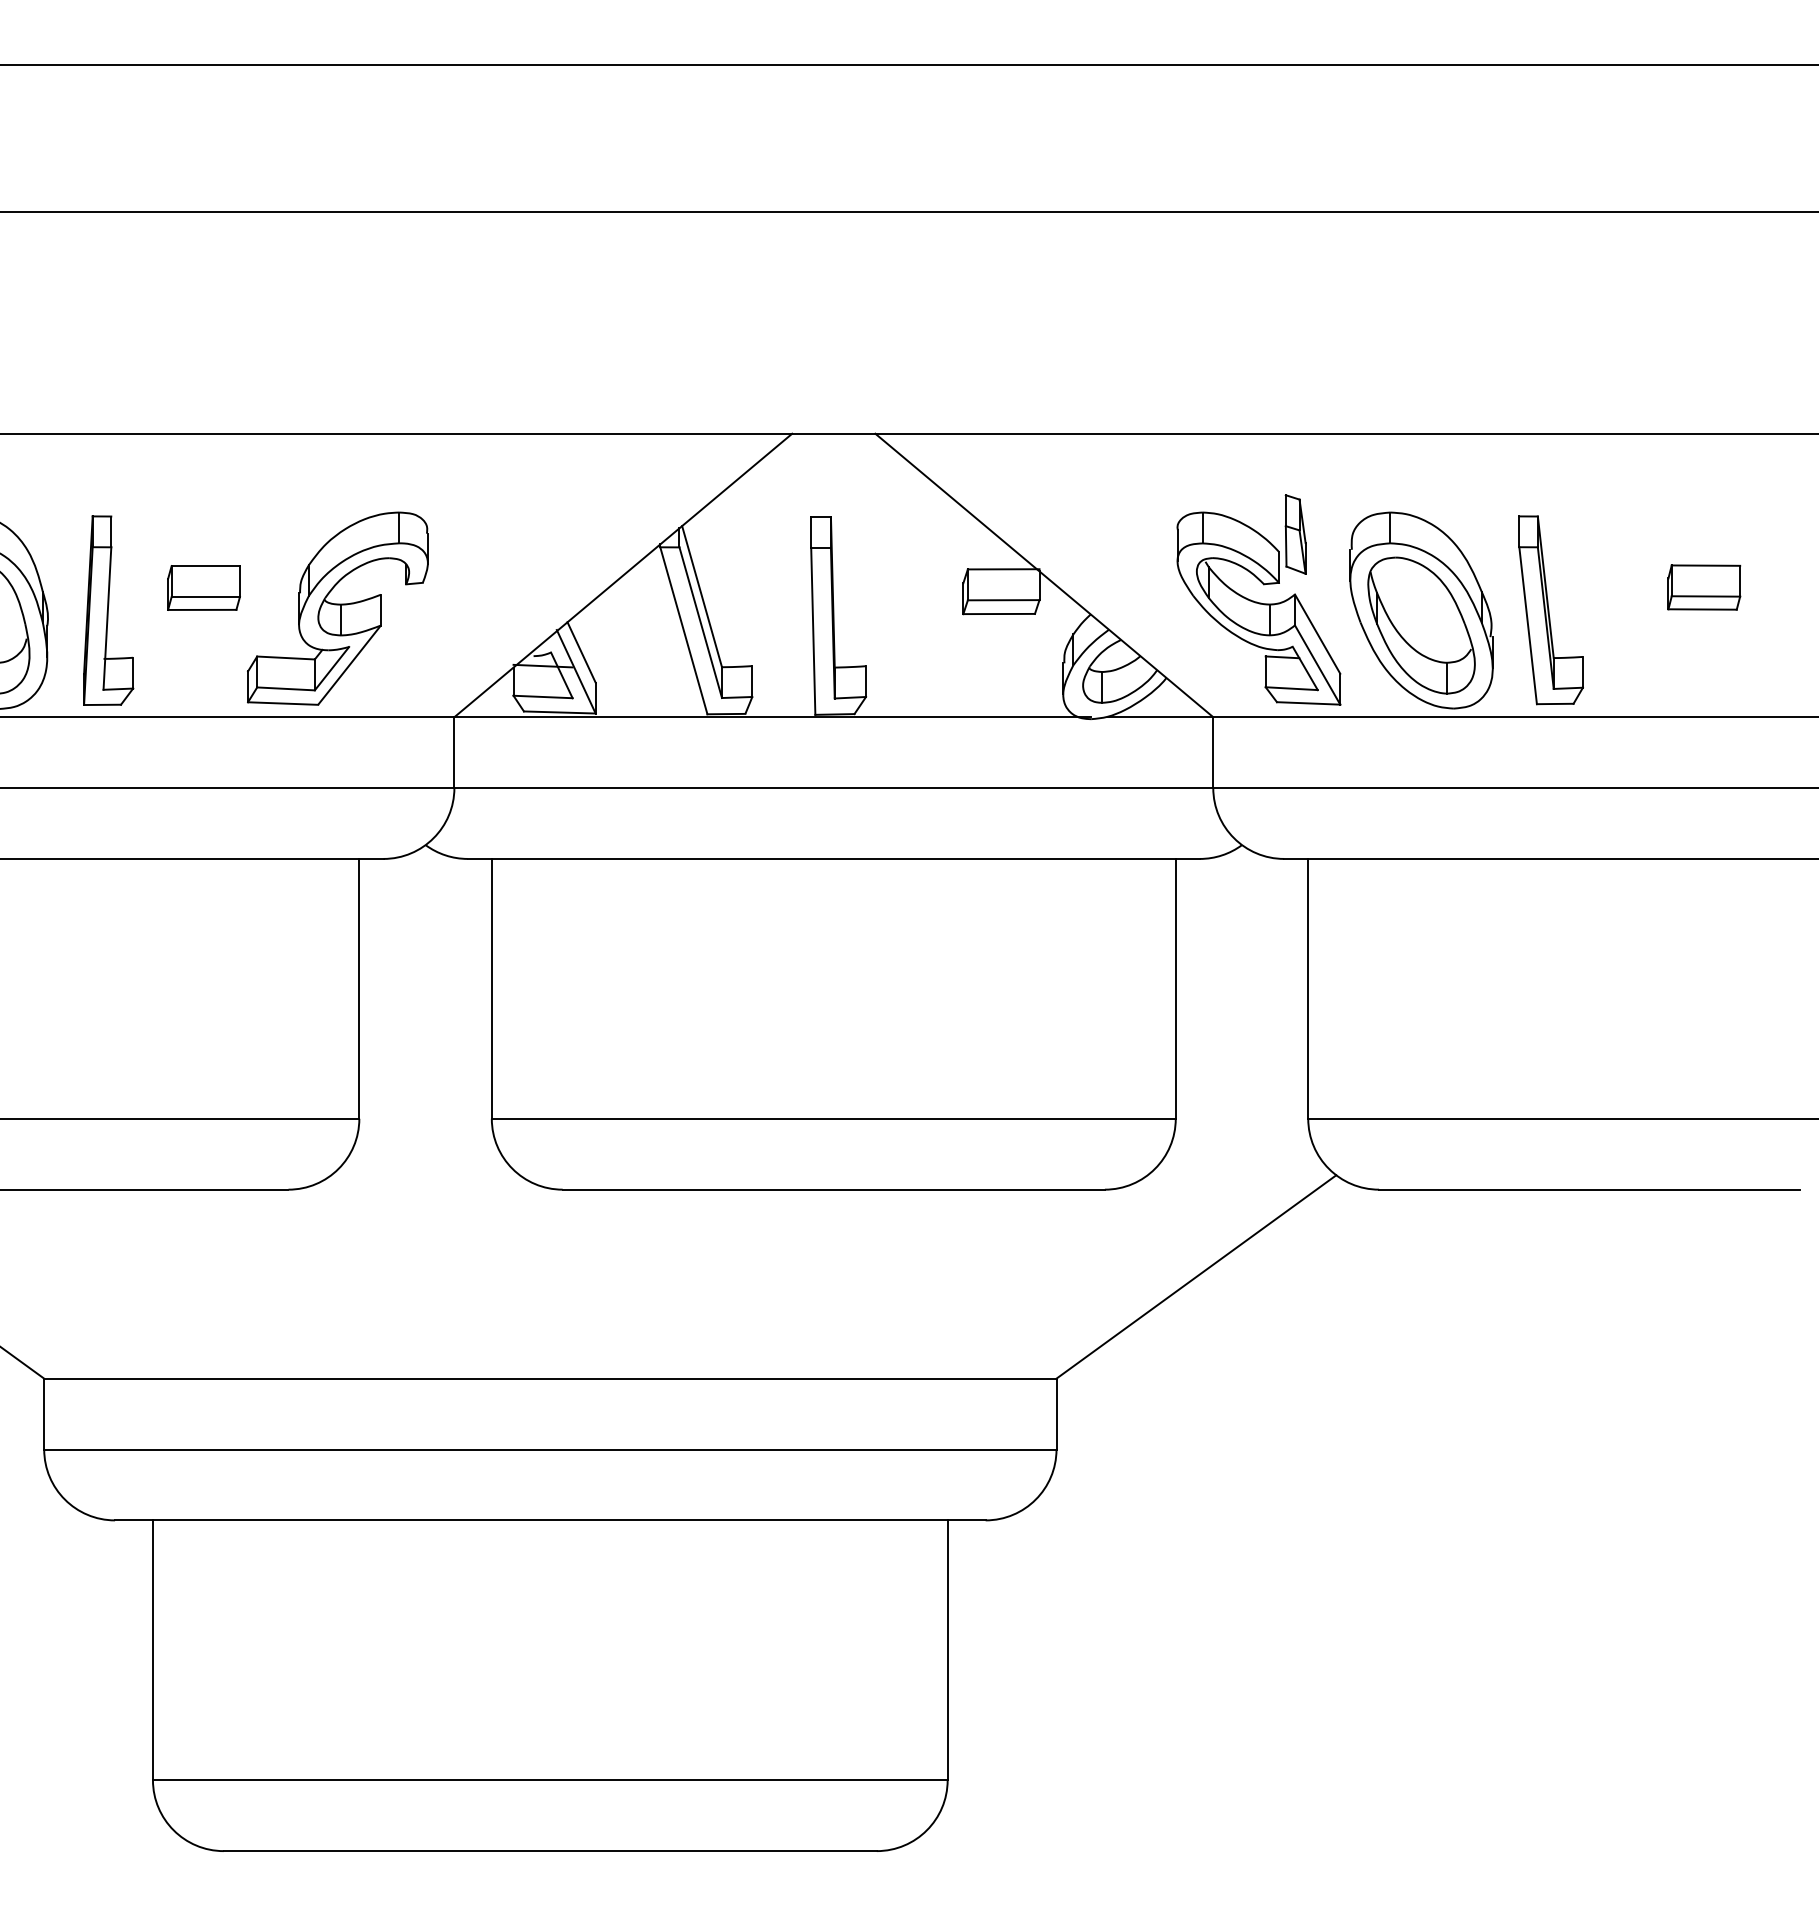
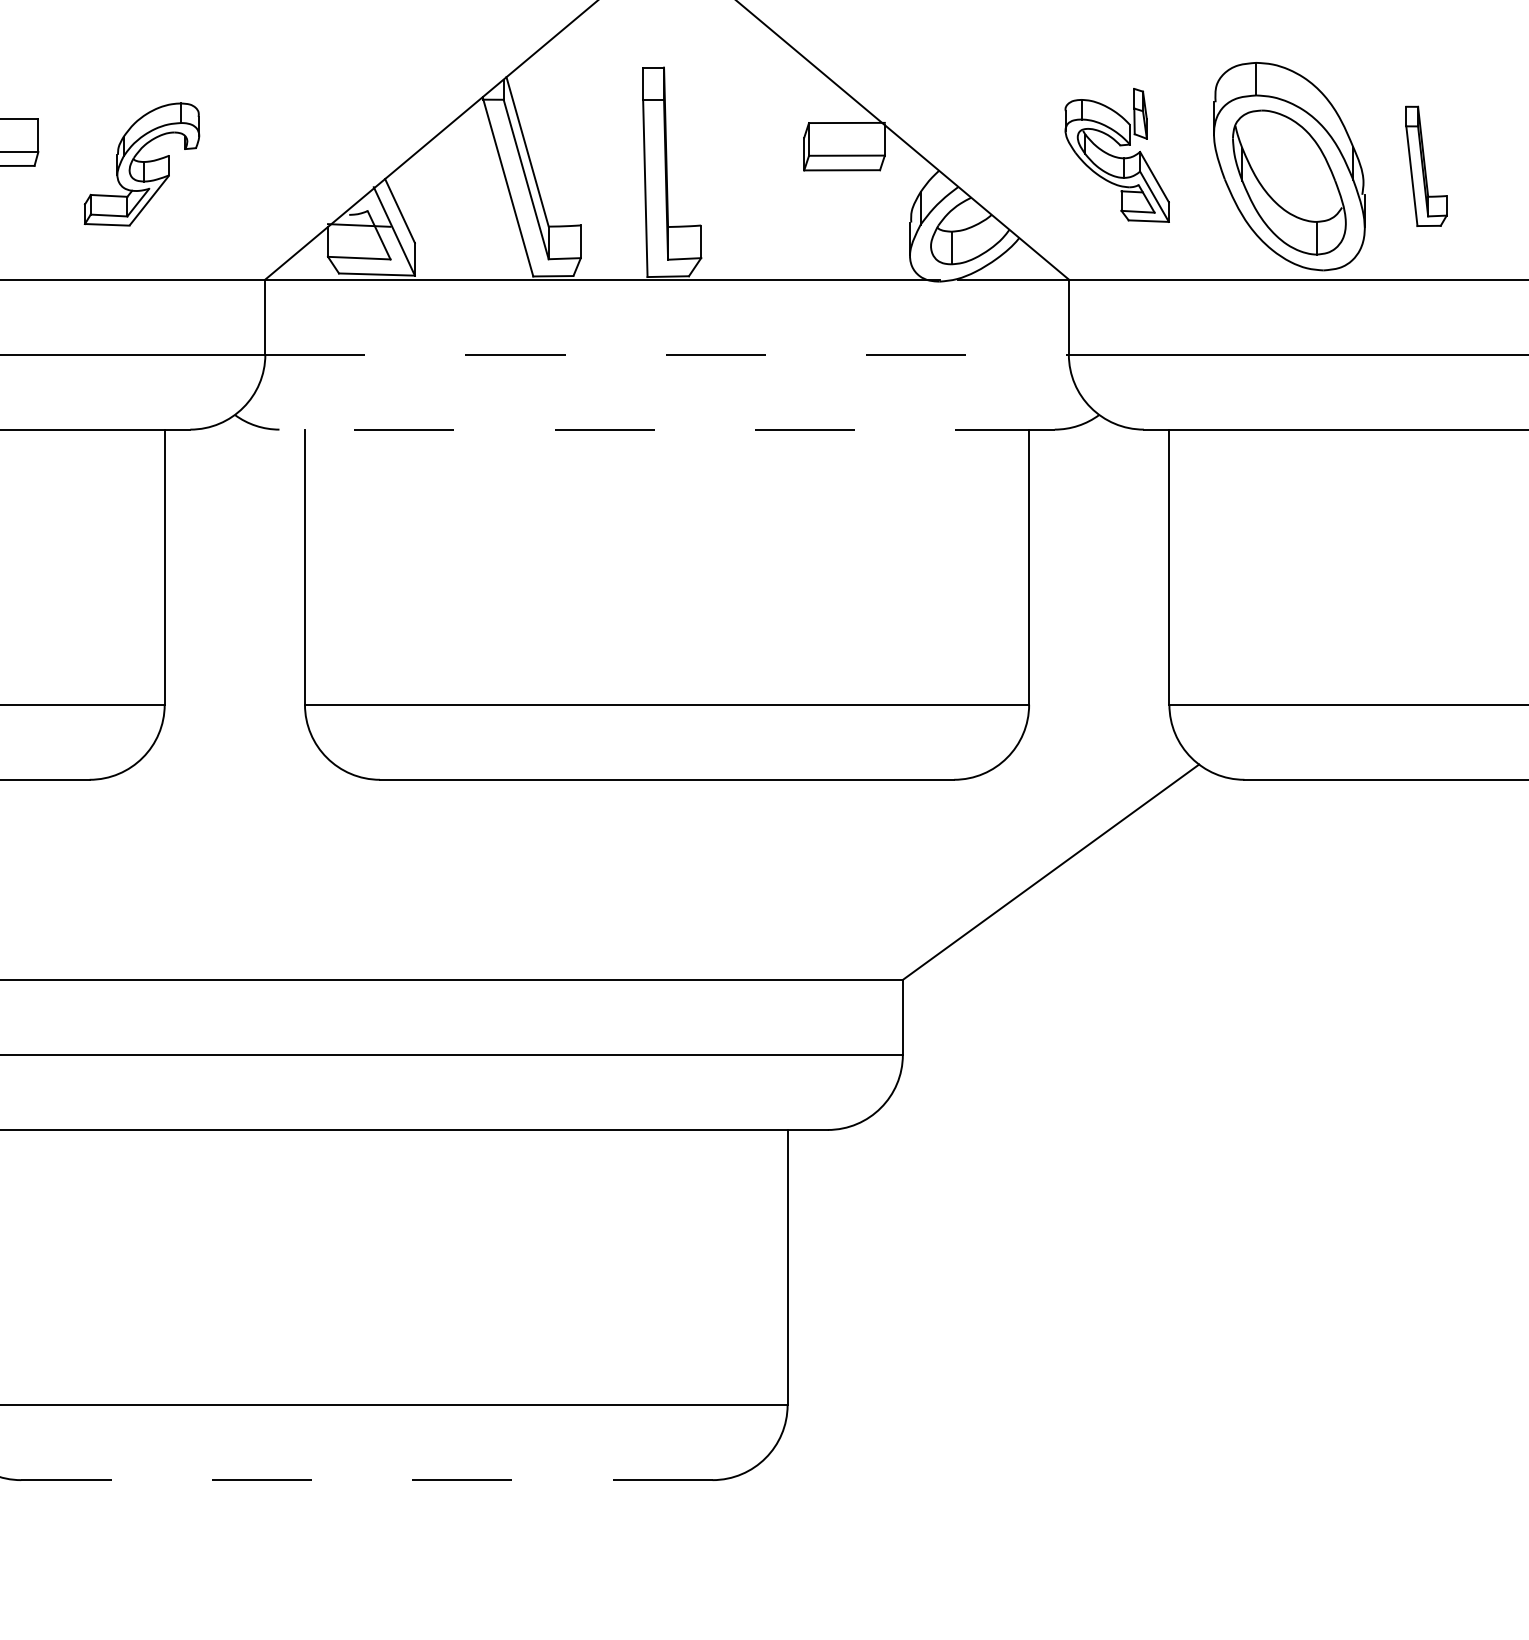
part: (1258, 599) -> (1116, 154), size x0.6
part: (337, 608) -> (141, 164), size x0.6
part: (1550, 610) -> (1425, 166), size x0.6
line: (834, 788) -> (667, 355), solid -> dashed
line: (833, 858) -> (666, 429), solid -> dashed
line: (549, 1851) -> (366, 1480), solid -> dashed

